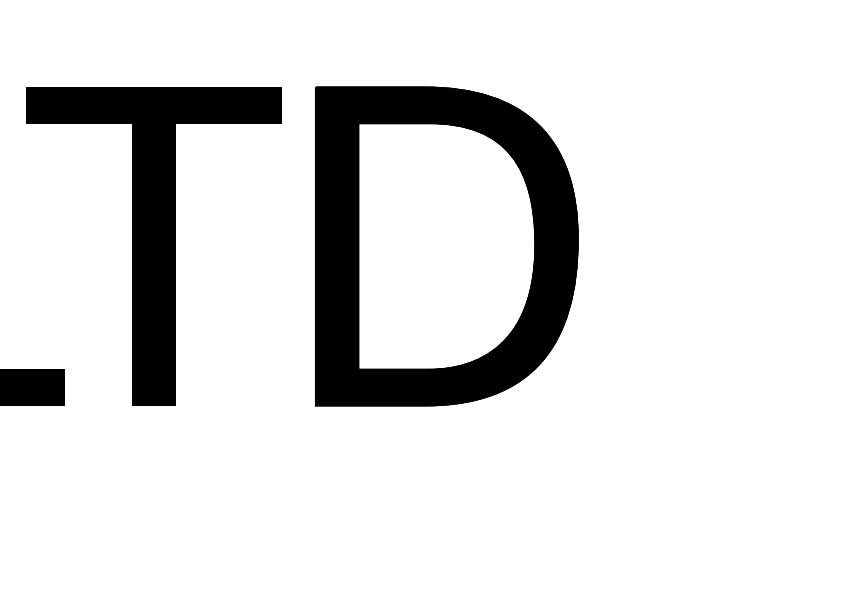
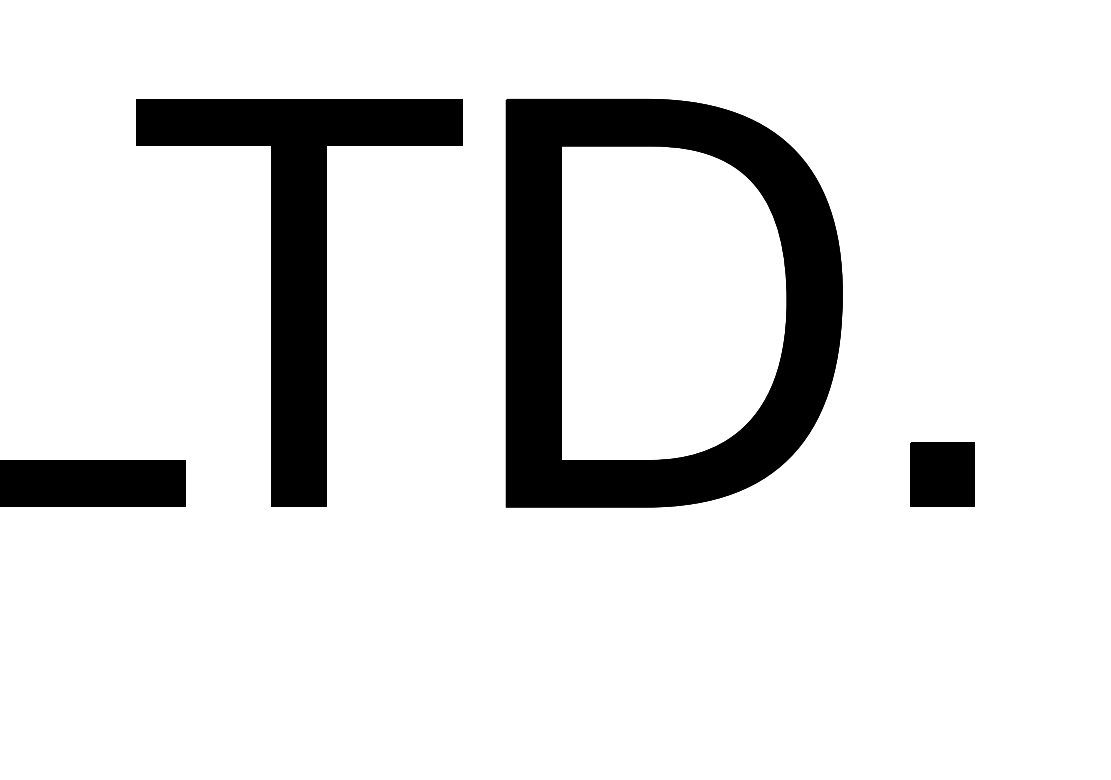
part: (656, 380) -> (942, 474), added

